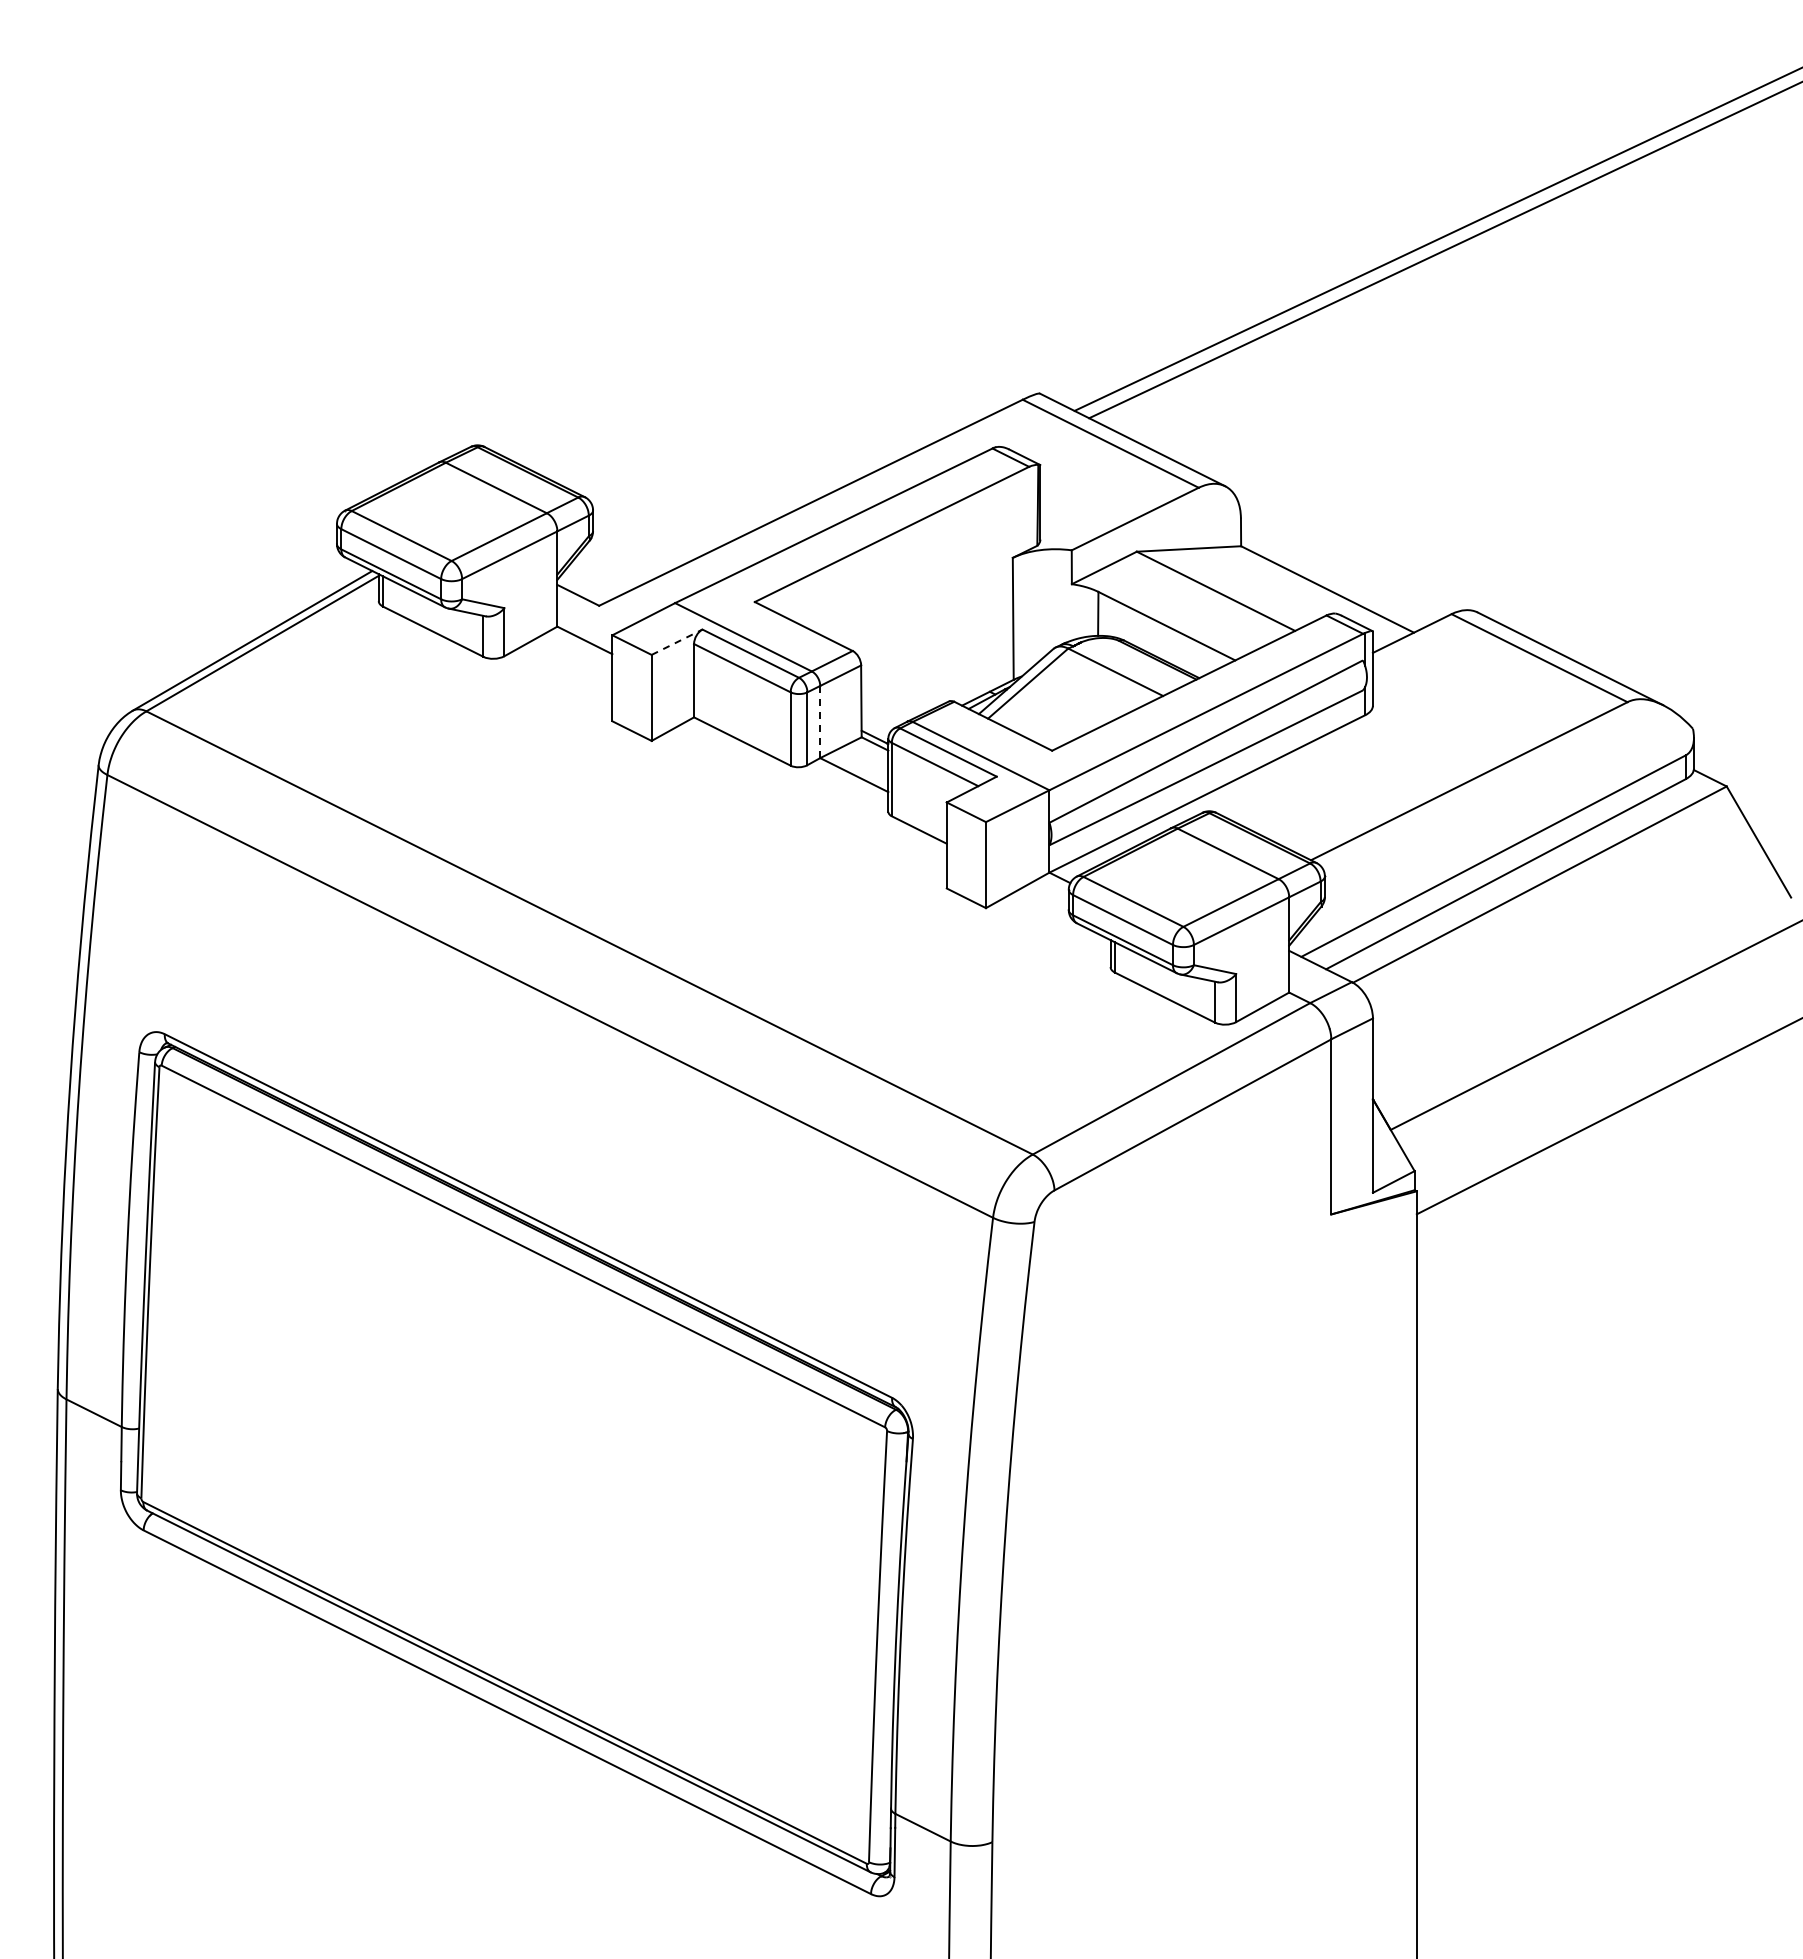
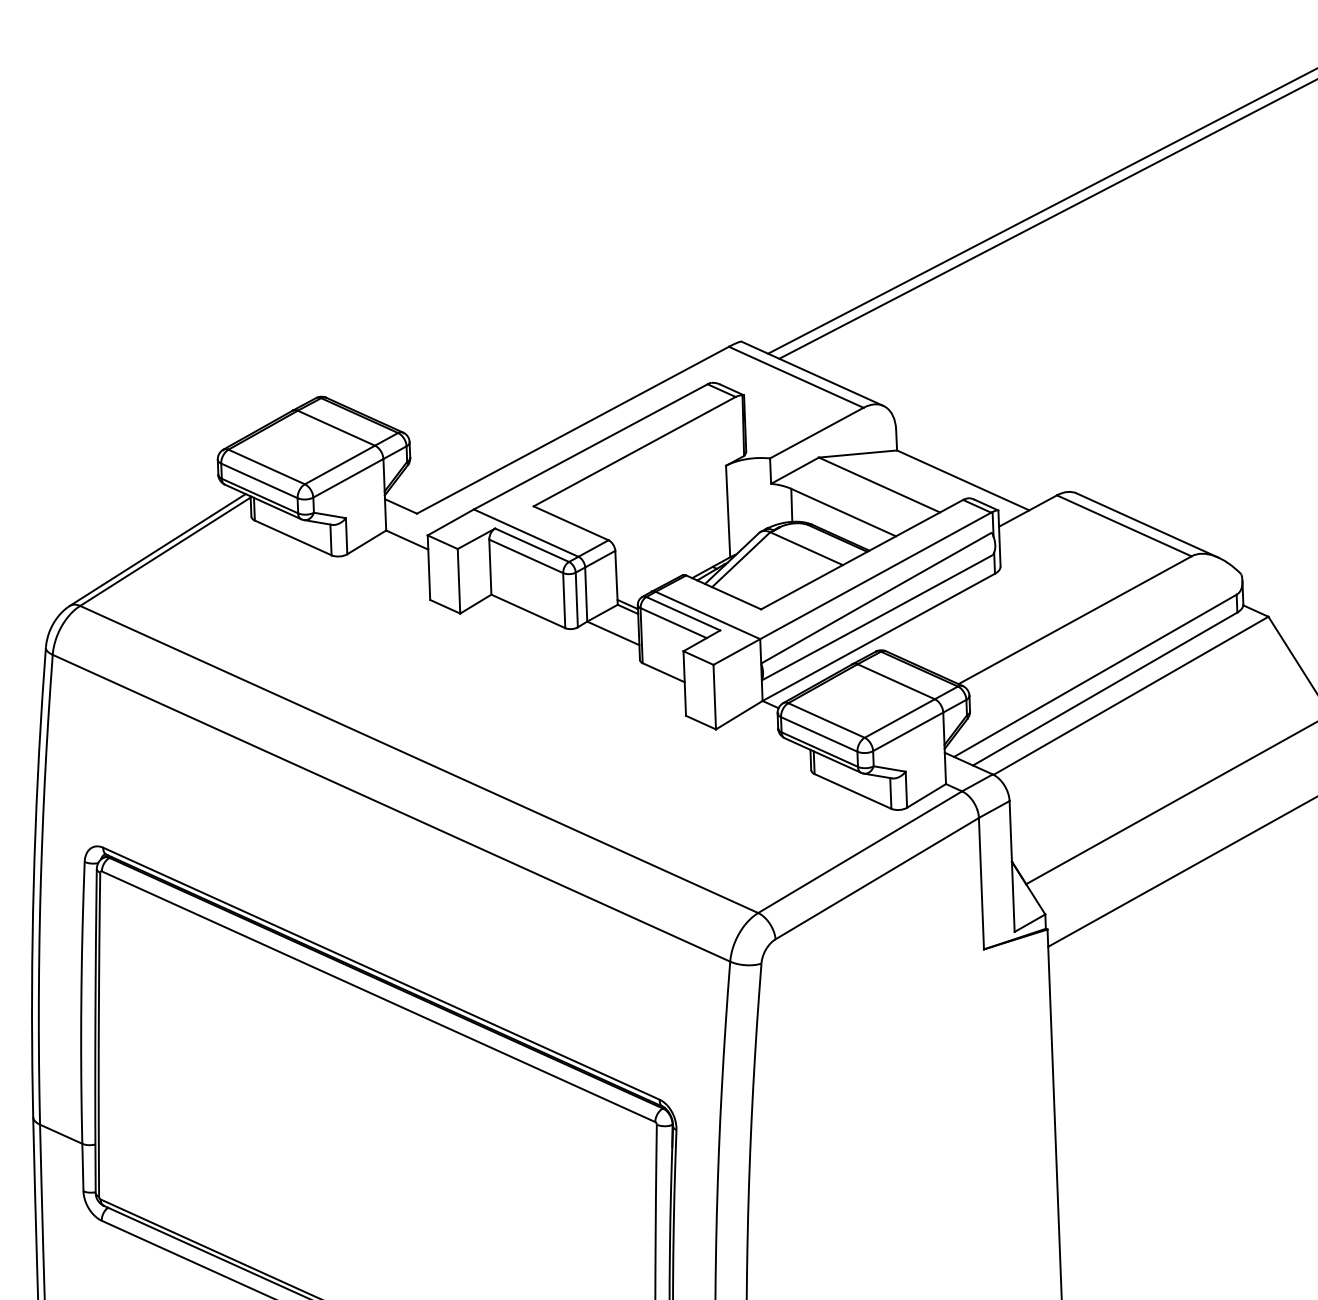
line: (677, 642) -> (476, 538), dashed -> solid
line: (820, 721) -> (586, 594), dashed -> solid

